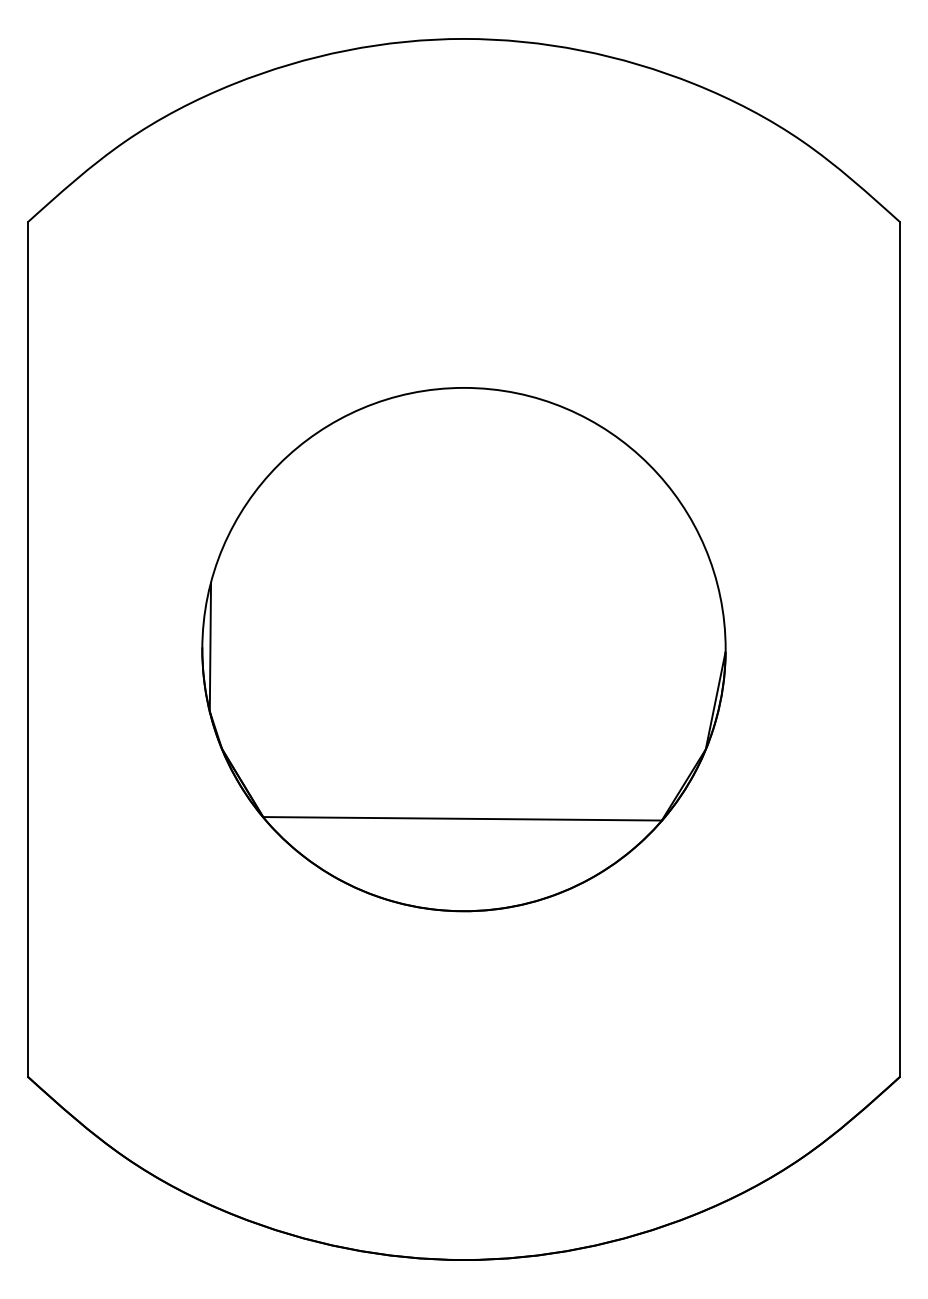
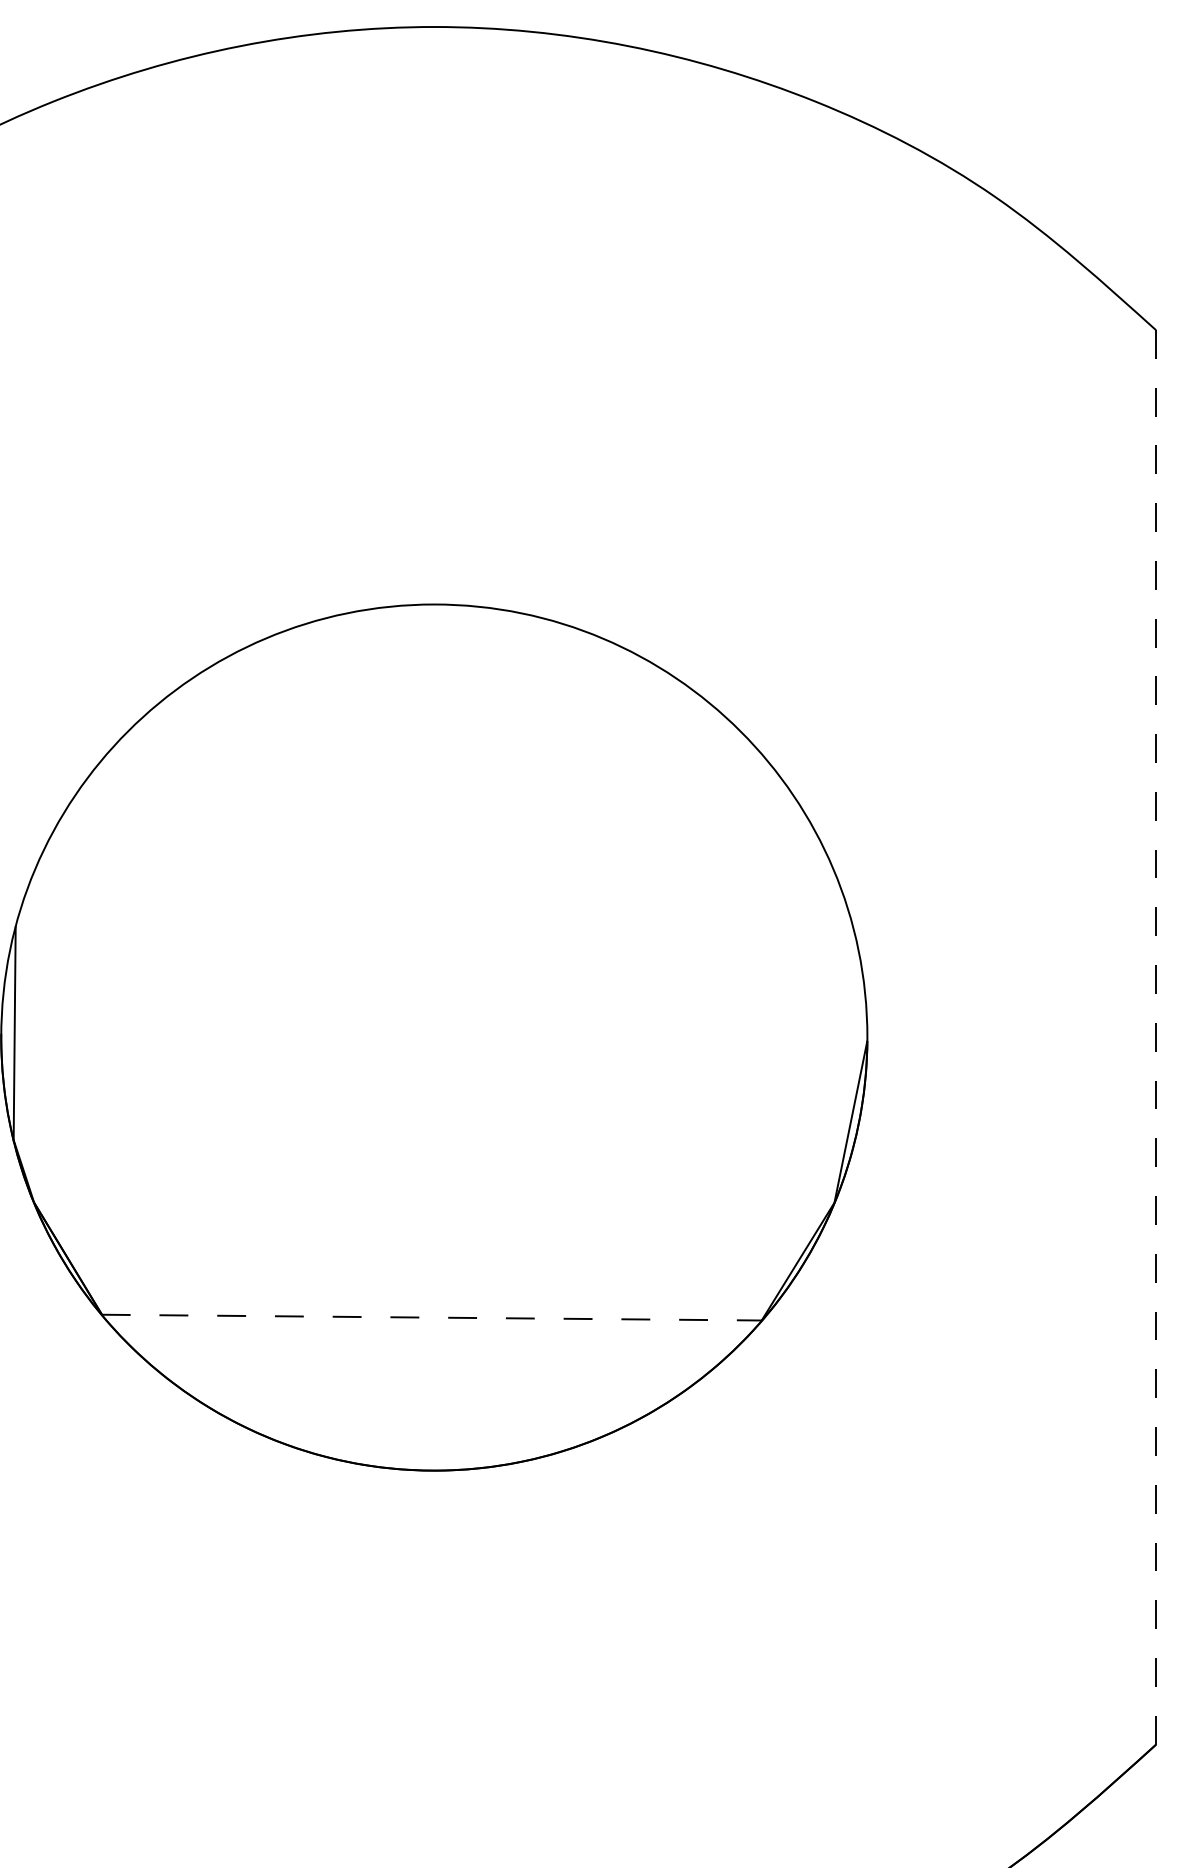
line: (900, 649) -> (1156, 1037), solid -> dashed
line: (462, 818) -> (431, 1317), solid -> dashed

